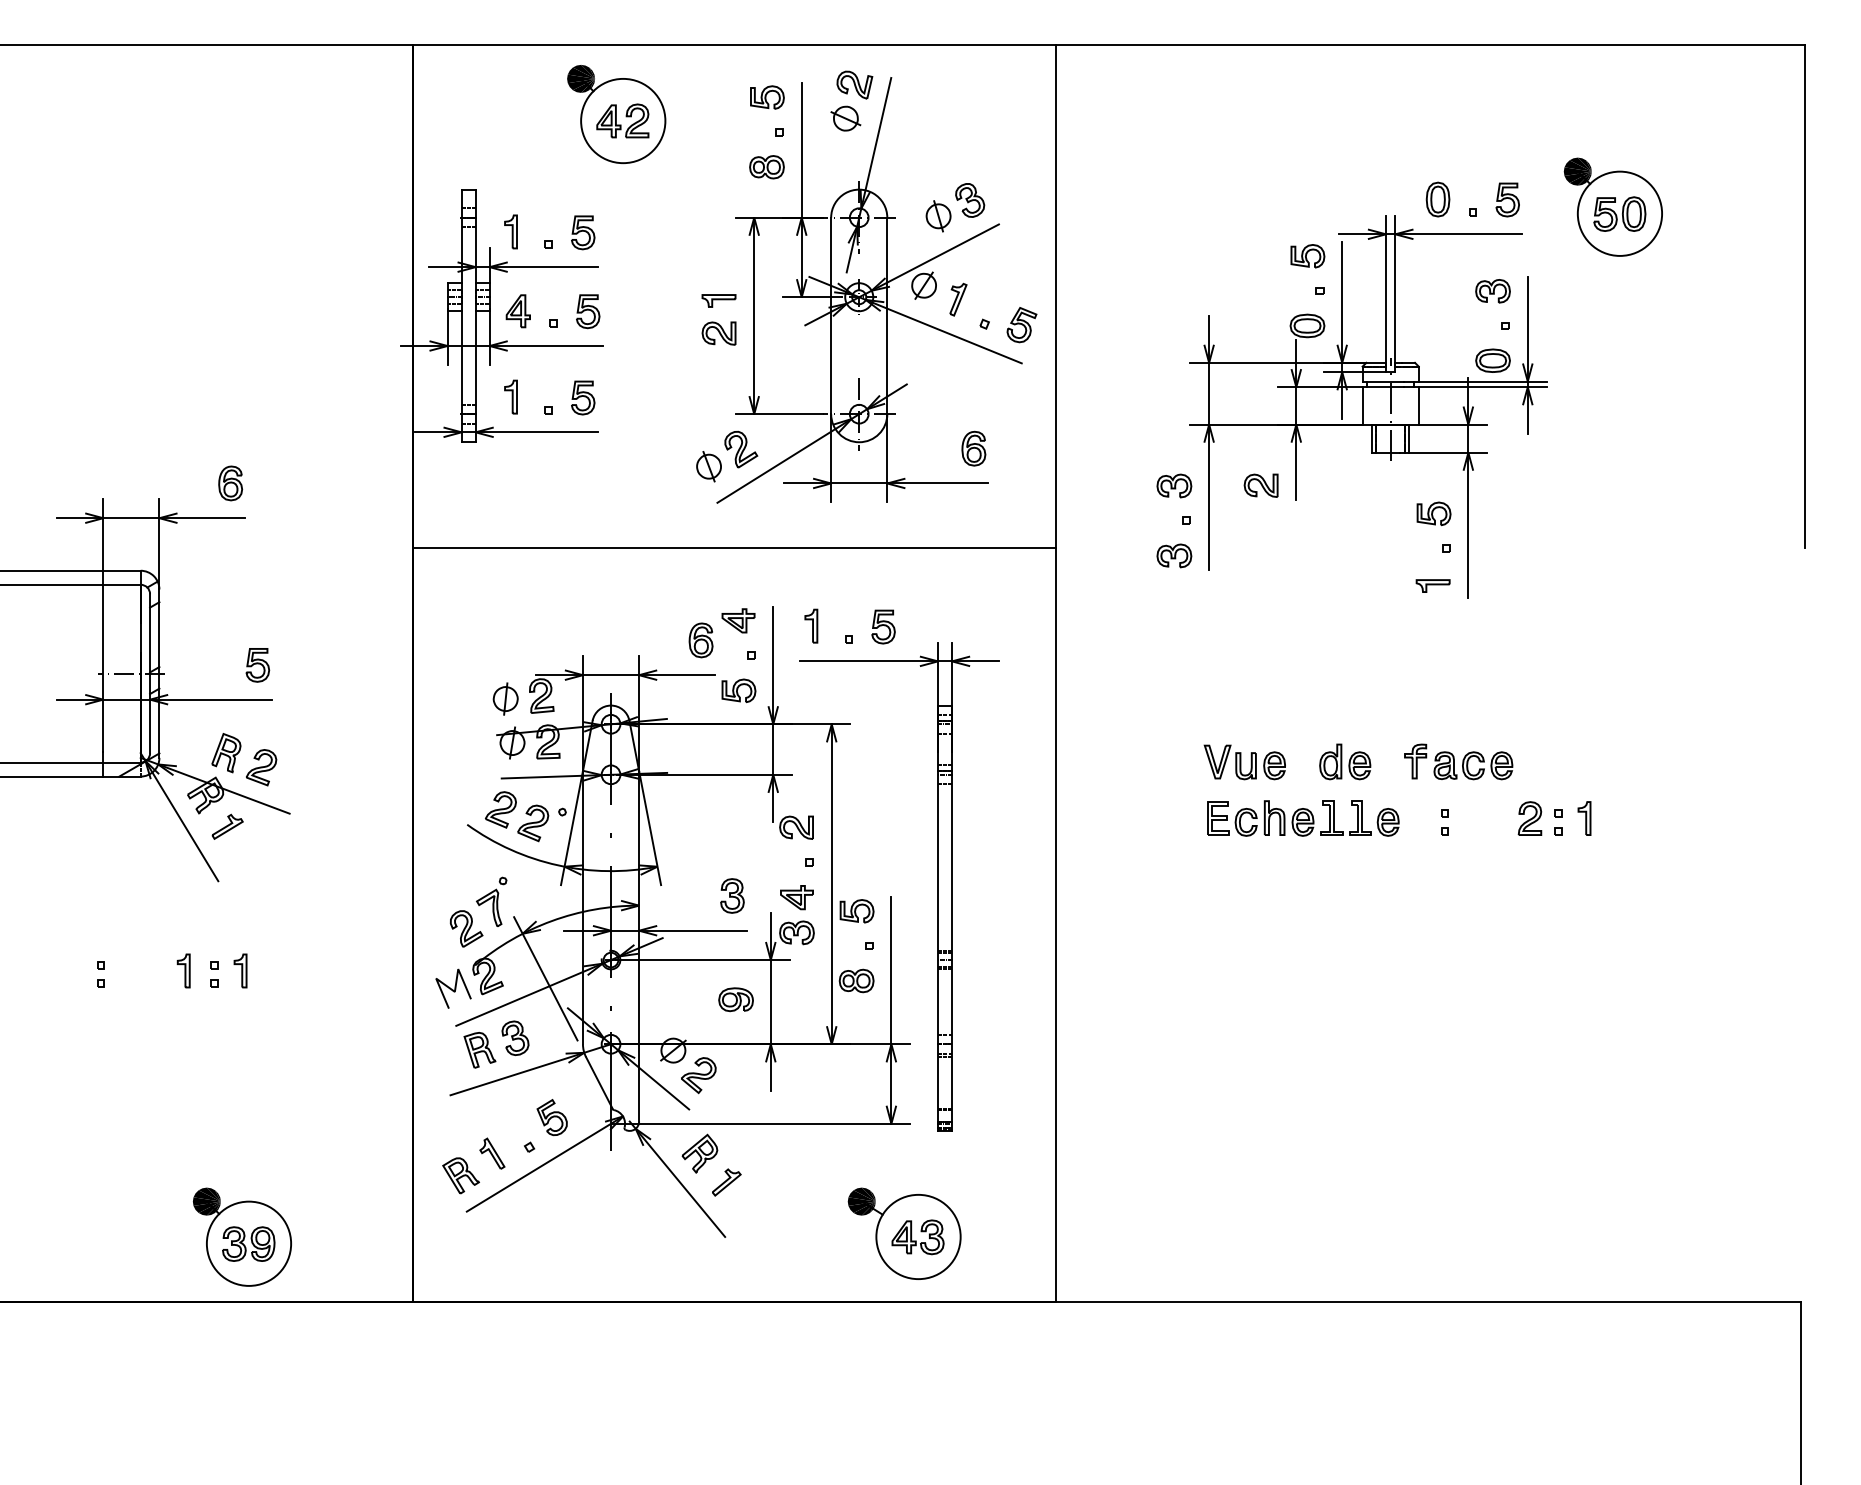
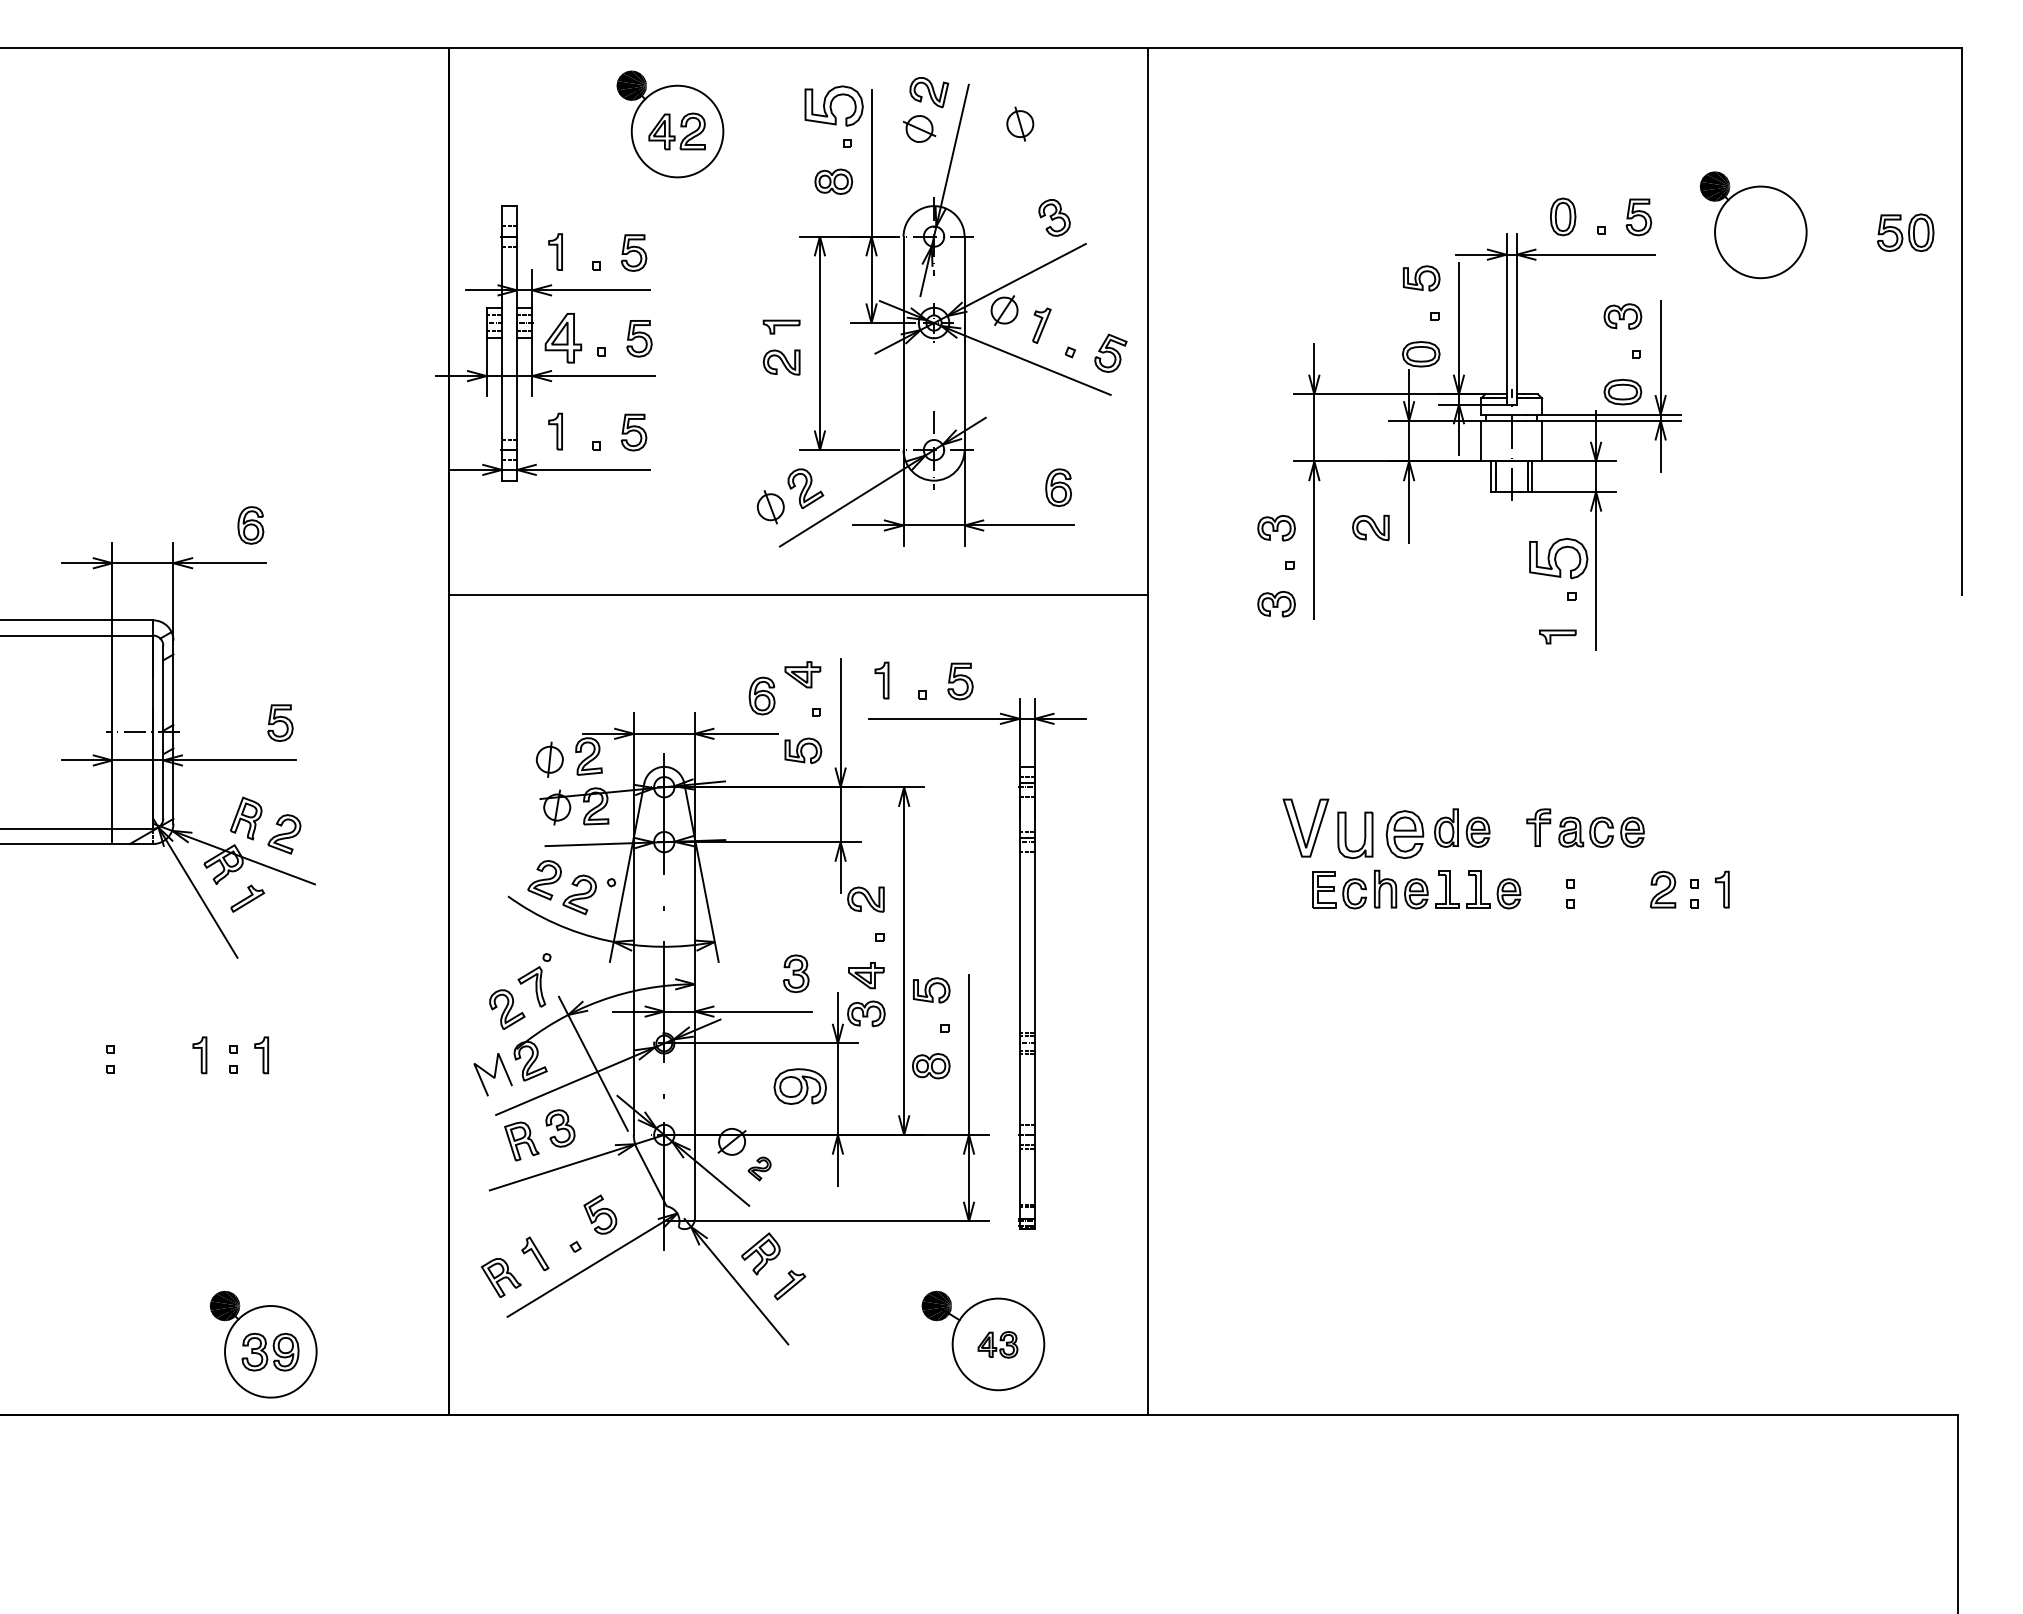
part: (767, 97) -> (834, 105), size x1.6
part: (1619, 213) -> (1905, 232), moved
part: (938, 215) -> (1020, 123), moved
part: (518, 311) -> (563, 338), size x1.4
part: (1433, 513) -> (1558, 558), size x1.6
part: (1244, 762) -> (1352, 828), size x1.6
part: (735, 999) -> (799, 1086), size x1.4
part: (698, 1075) -> (759, 1168), size x0.6
part: (917, 1237) -> (997, 1344), size x0.7

